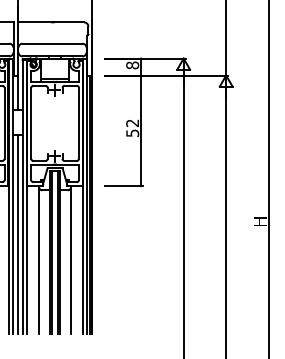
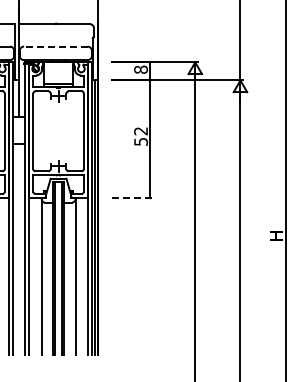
line: (52, 43) -> (55, 46), solid -> dashed
line: (124, 186) -> (132, 198), solid -> dashed
line: (18, 234) -> (19, 249), removed

